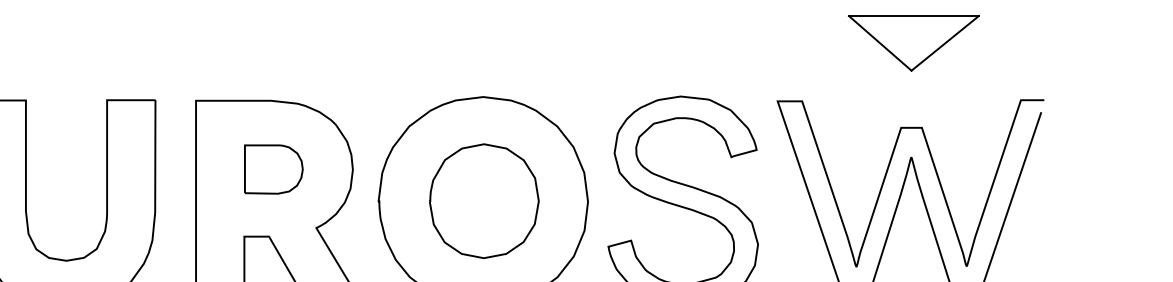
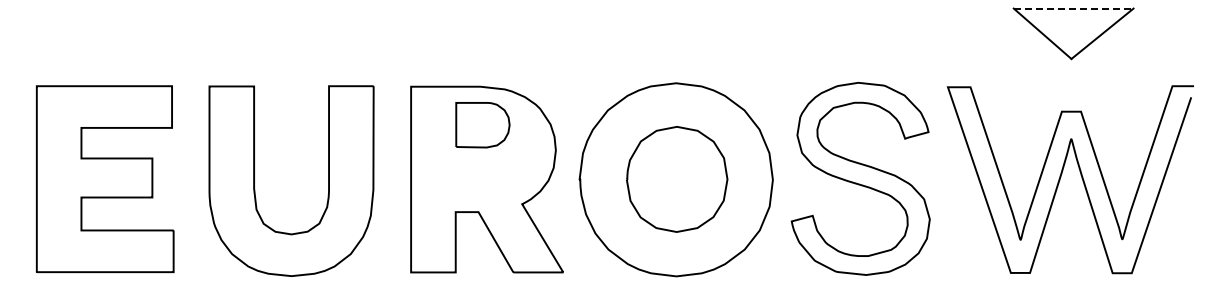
line: (913, 16) -> (1073, 8), solid -> dashed
part: (273, 169) -> (482, 125), moved

